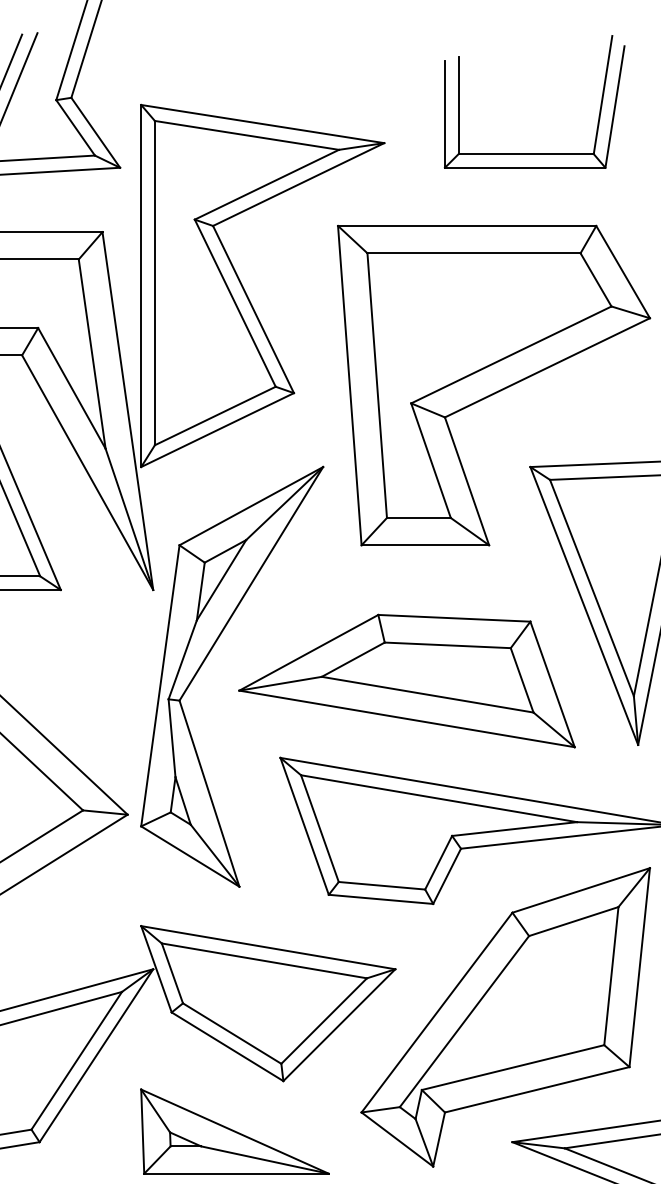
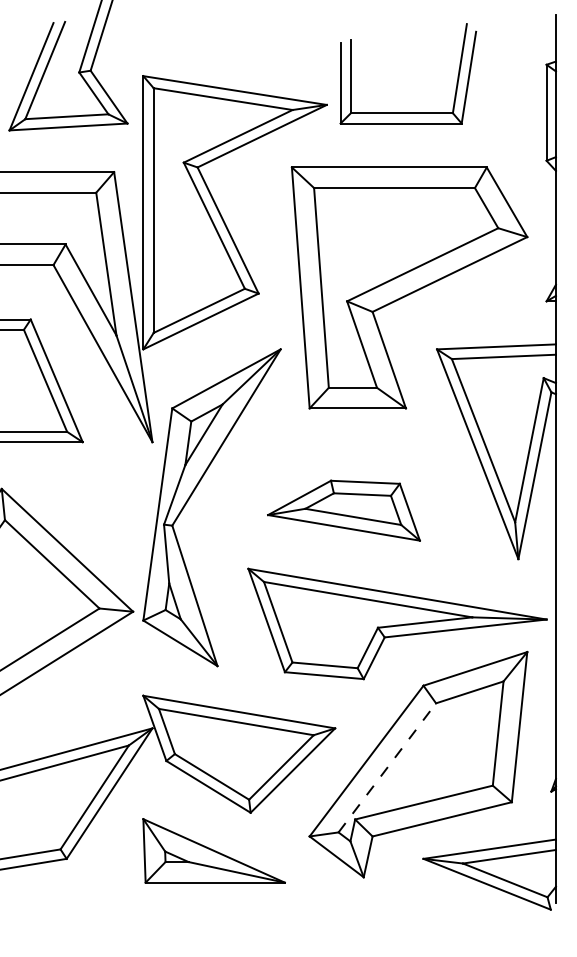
part: (534, 153) -> (408, 112), moved
part: (406, 680) -> (343, 510), size x0.6
line: (464, 1021) -> (387, 767), solid -> dashed

